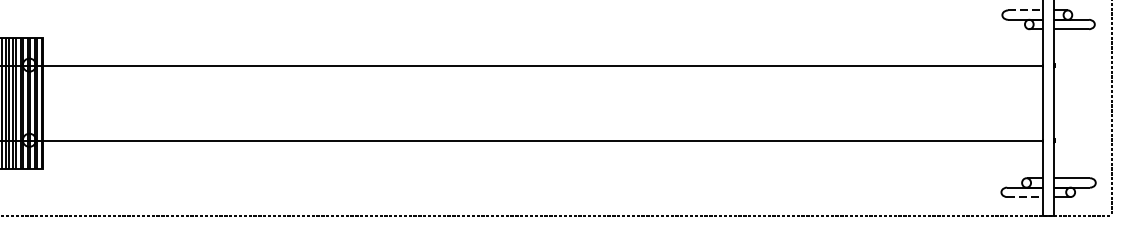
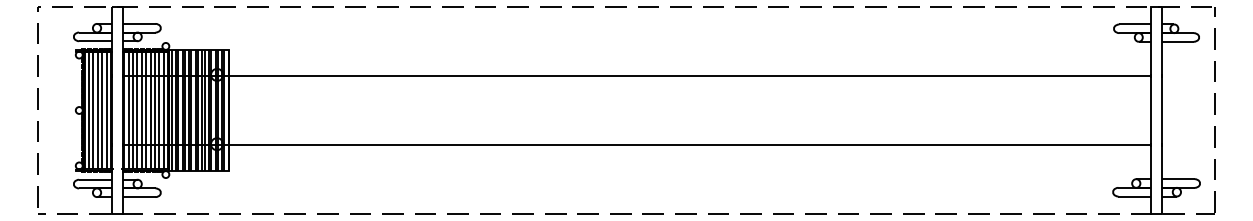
line: (1025, 10) -> (1135, 24), dashed -> solid
line: (1024, 197) -> (1134, 196), dashed -> solid

